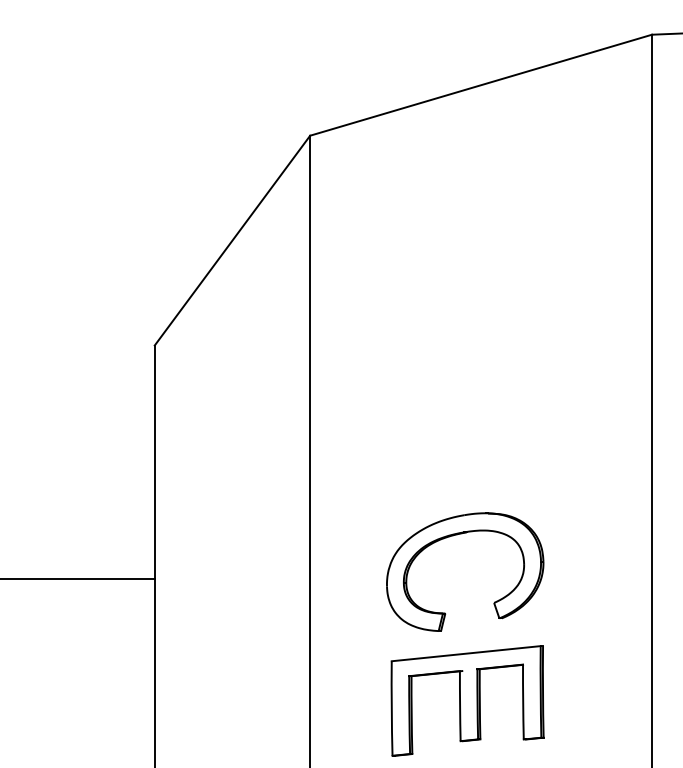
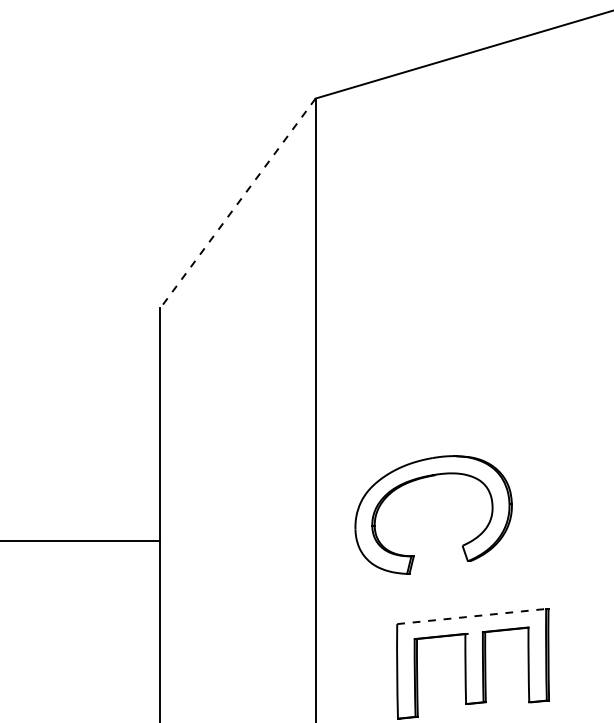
line: (232, 240) -> (237, 203), solid -> dashed
part: (457, 535) -> (425, 478), moved
line: (466, 653) -> (471, 616), solid -> dashed

